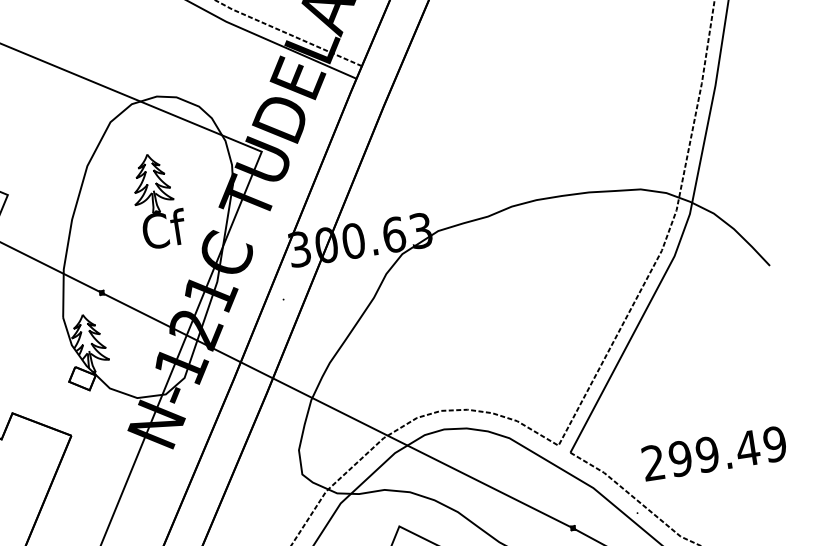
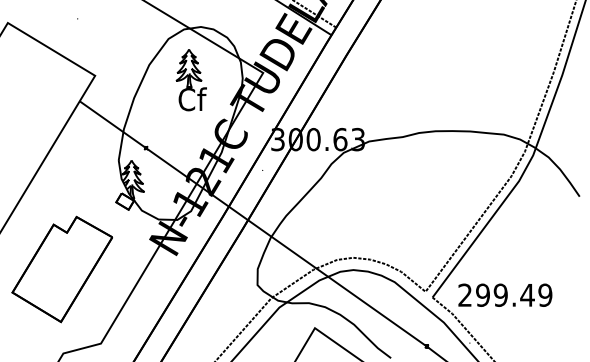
part: (156, 201) -> (190, 80), moved
text: (714, 452) -> (505, 294), moved

